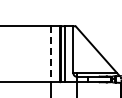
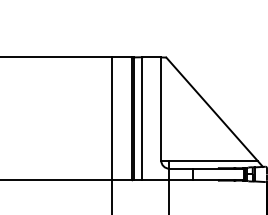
line: (50, 54) -> (110, 119), dashed -> solid

